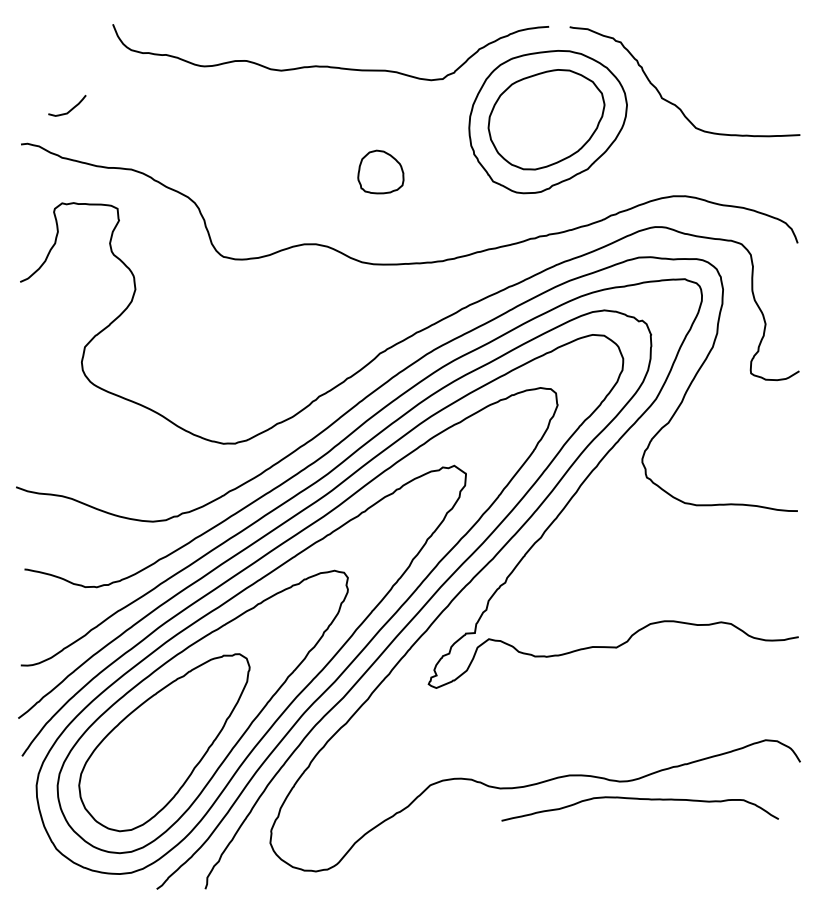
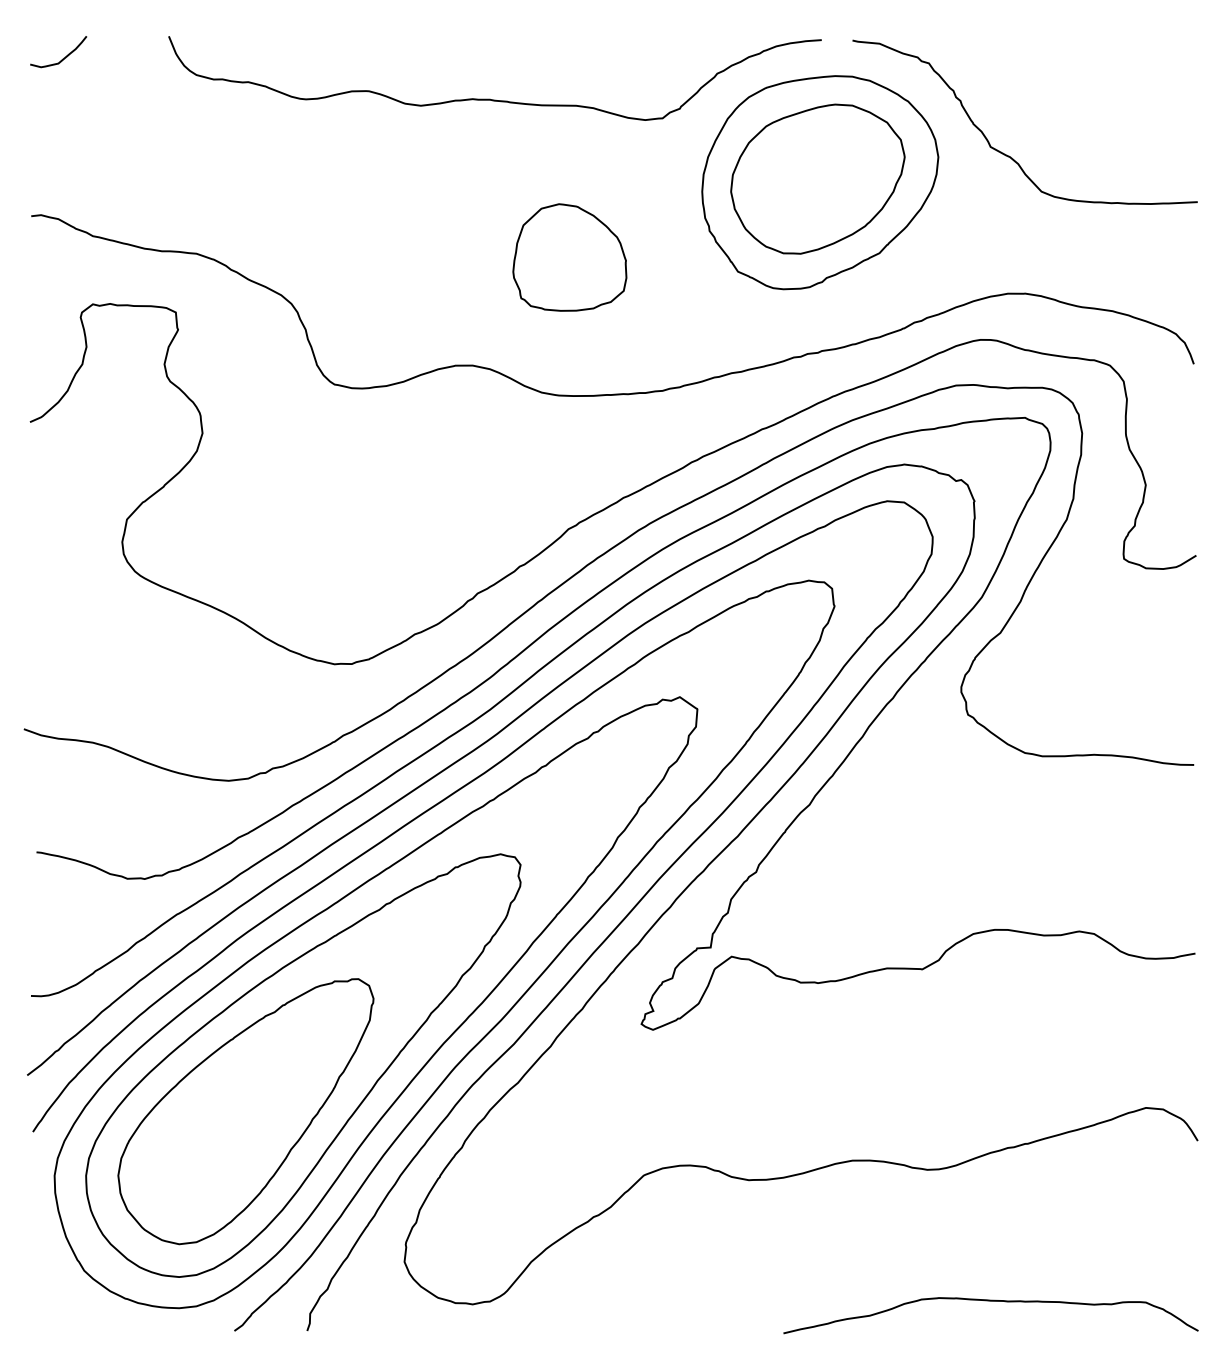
curve: (71, 108) -> (64, 56), moved
part: (380, 171) -> (569, 256), size x1.67
curve: (639, 799) -> (989, 1301), moved

